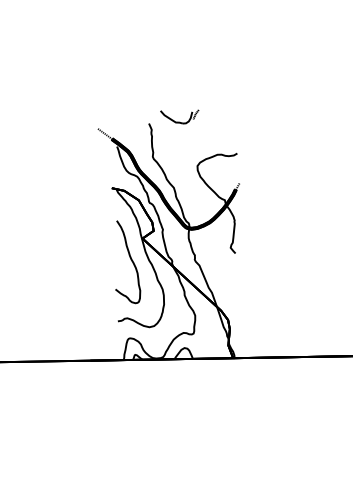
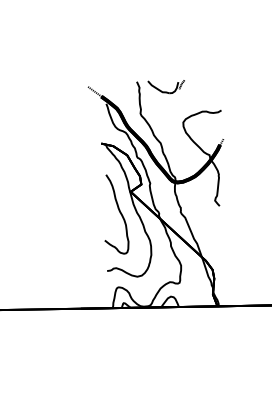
part: (179, 116) -> (166, 86), moved

